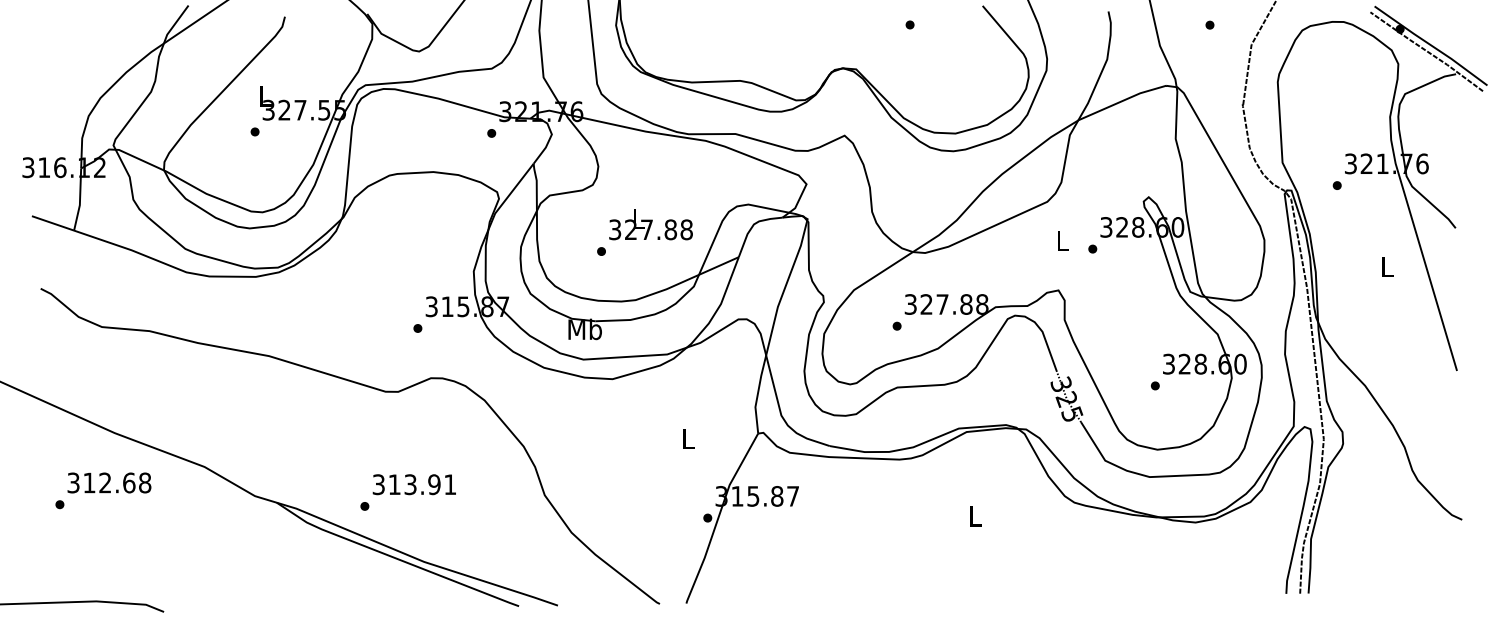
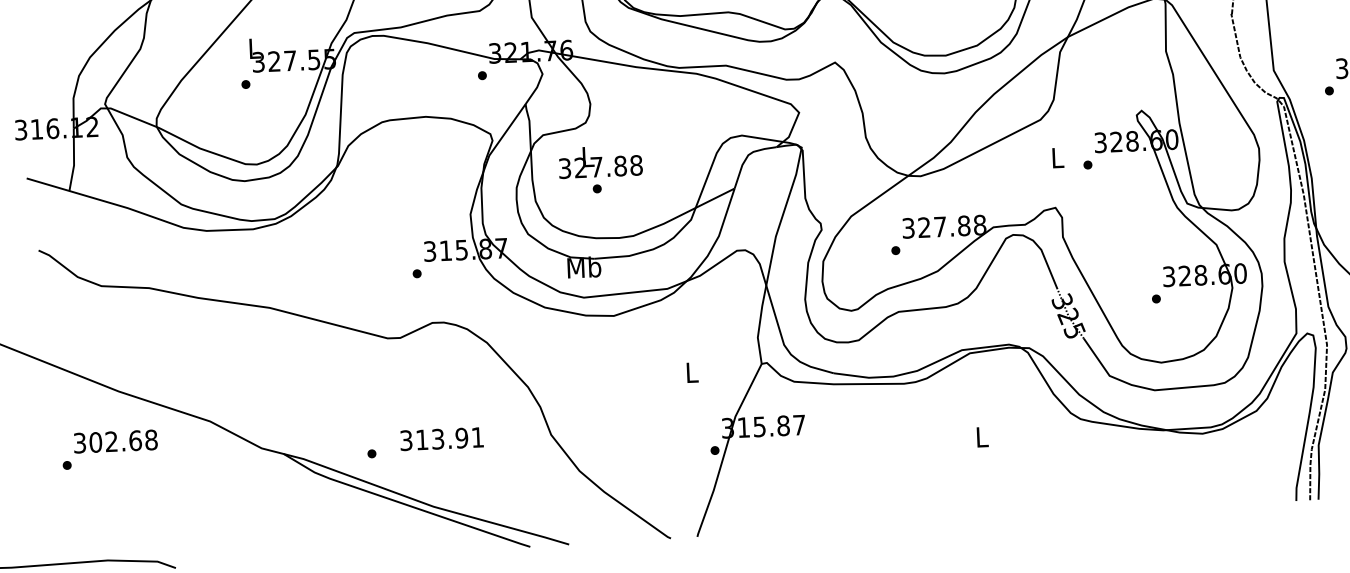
text: (650, 224) -> (600, 161), moved
text: (89, 482) -> (95, 441), 312.68 -> 302.68
text: (413, 484) -> (440, 438), moved

